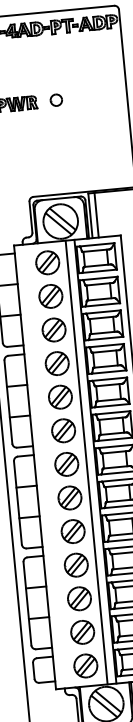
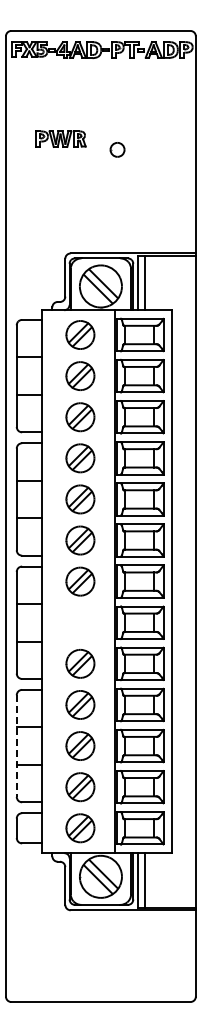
part: (56, 99) -> (117, 149), moved
line: (86, 462) -> (104, 581), removed
part: (70, 497) -> (80, 622), removed
line: (27, 604) -> (16, 746), solid -> dashed

